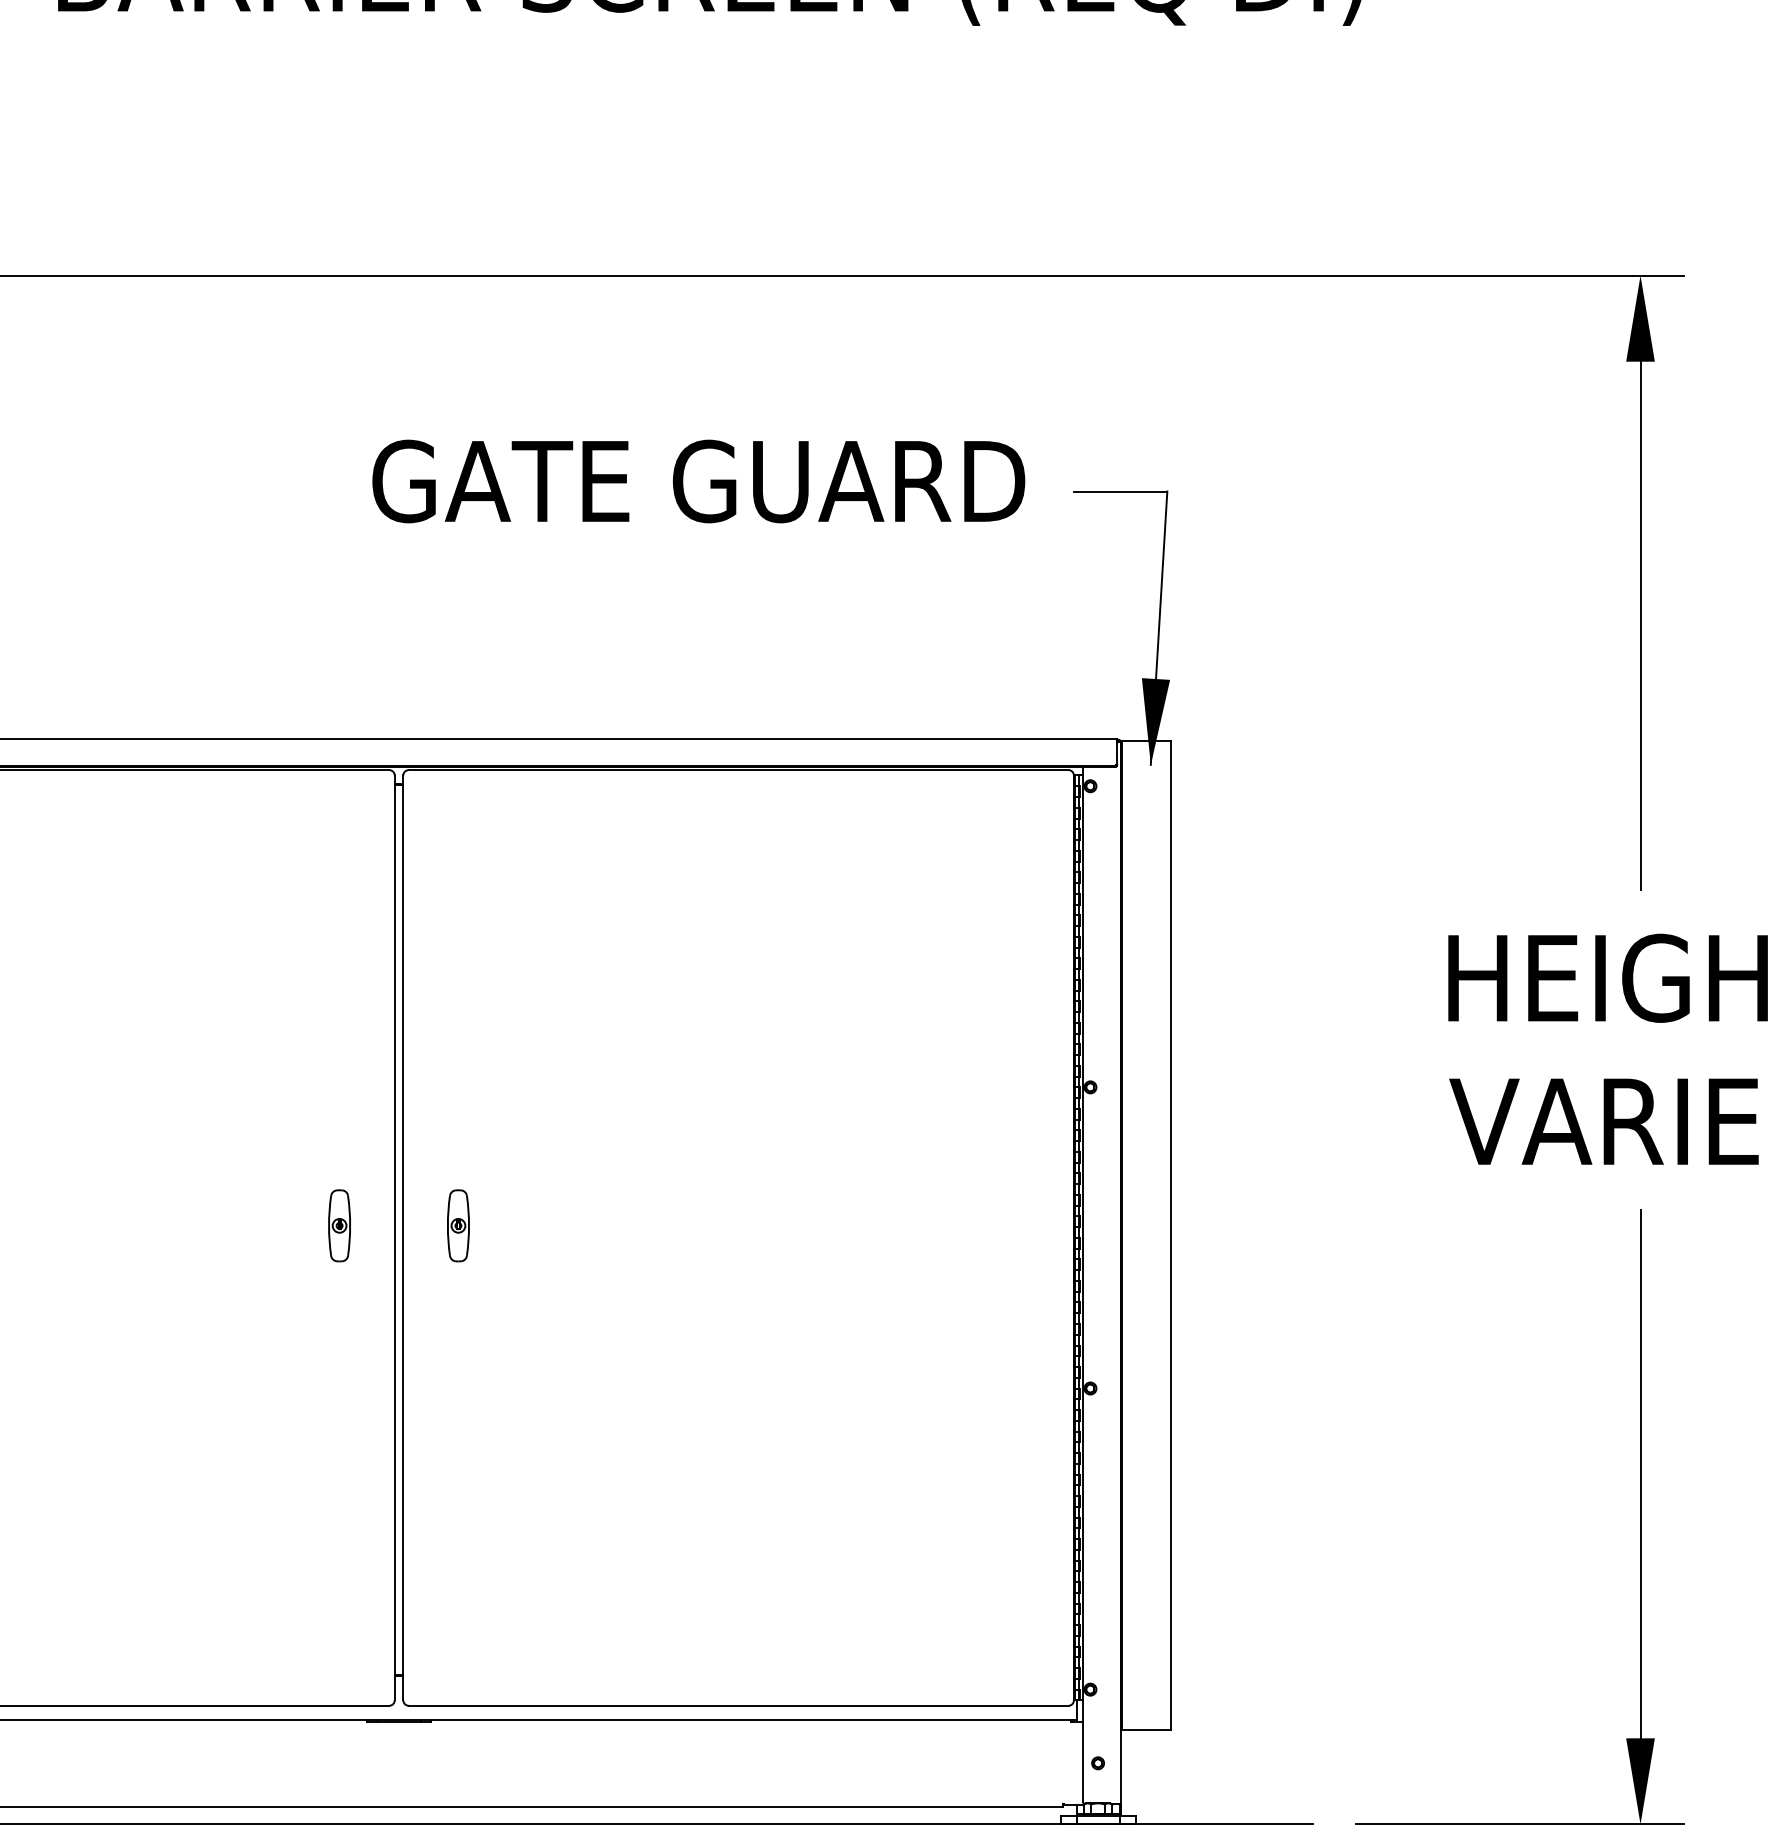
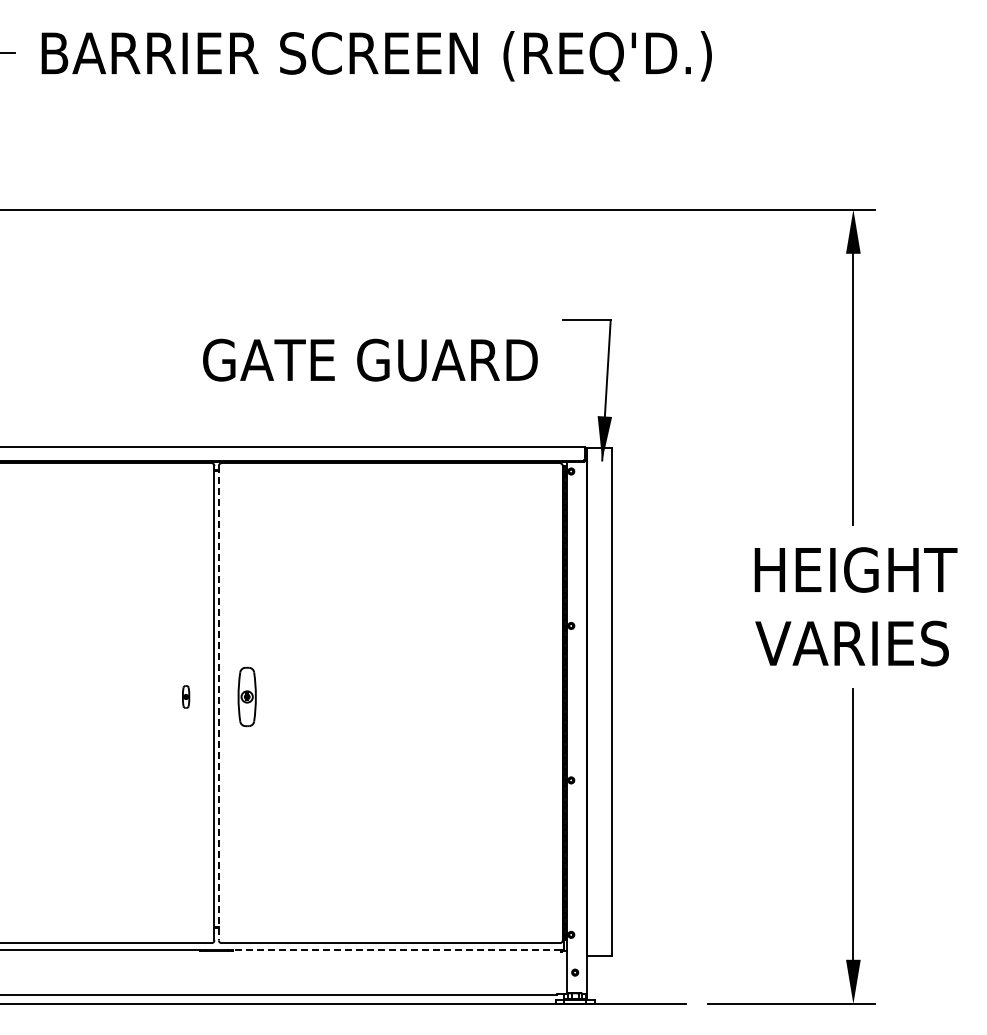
text: (698, 480) -> (370, 359), moved
part: (338, 1224) -> (185, 696), size x0.6
part: (457, 1224) -> (246, 696), size x1.6
line: (402, 1238) -> (218, 703), solid -> dashed
line: (749, 1720) -> (396, 950), solid -> dashed

